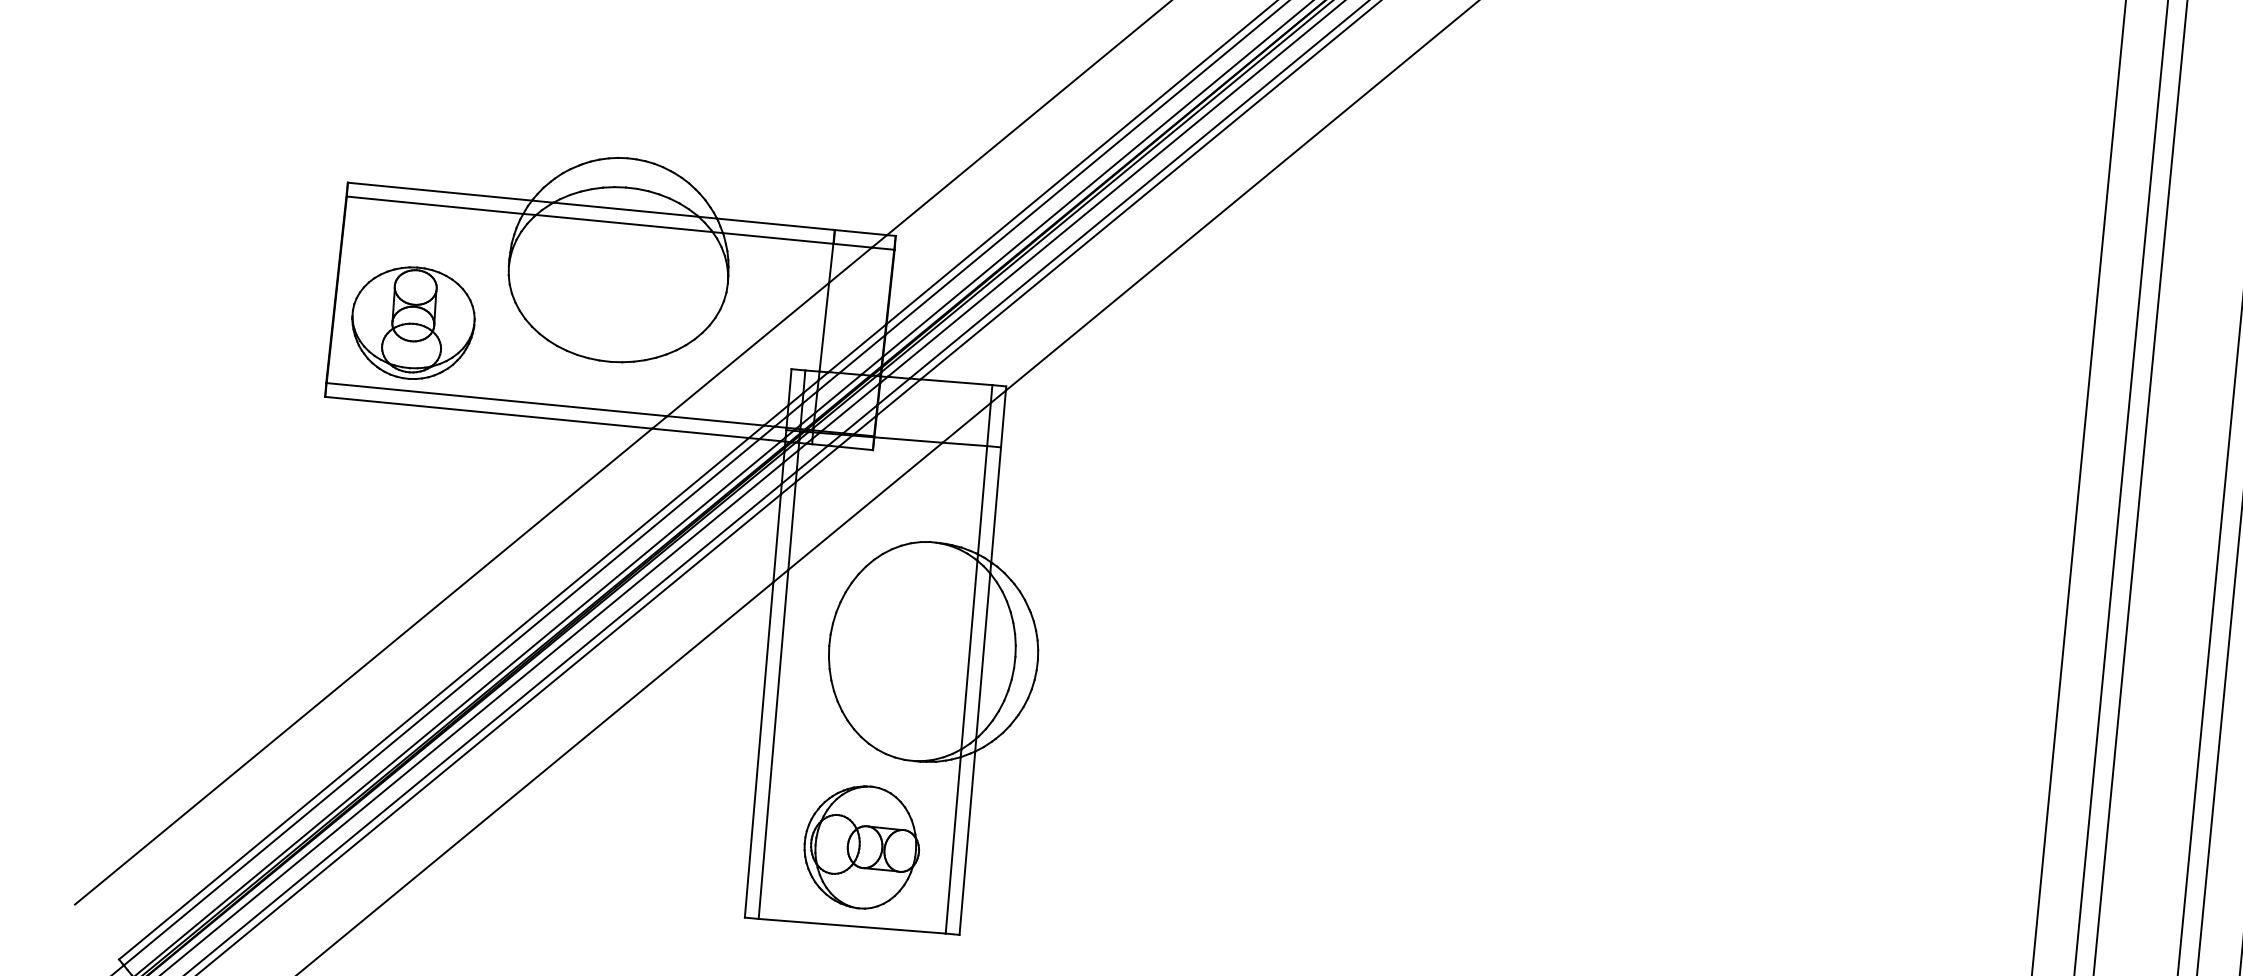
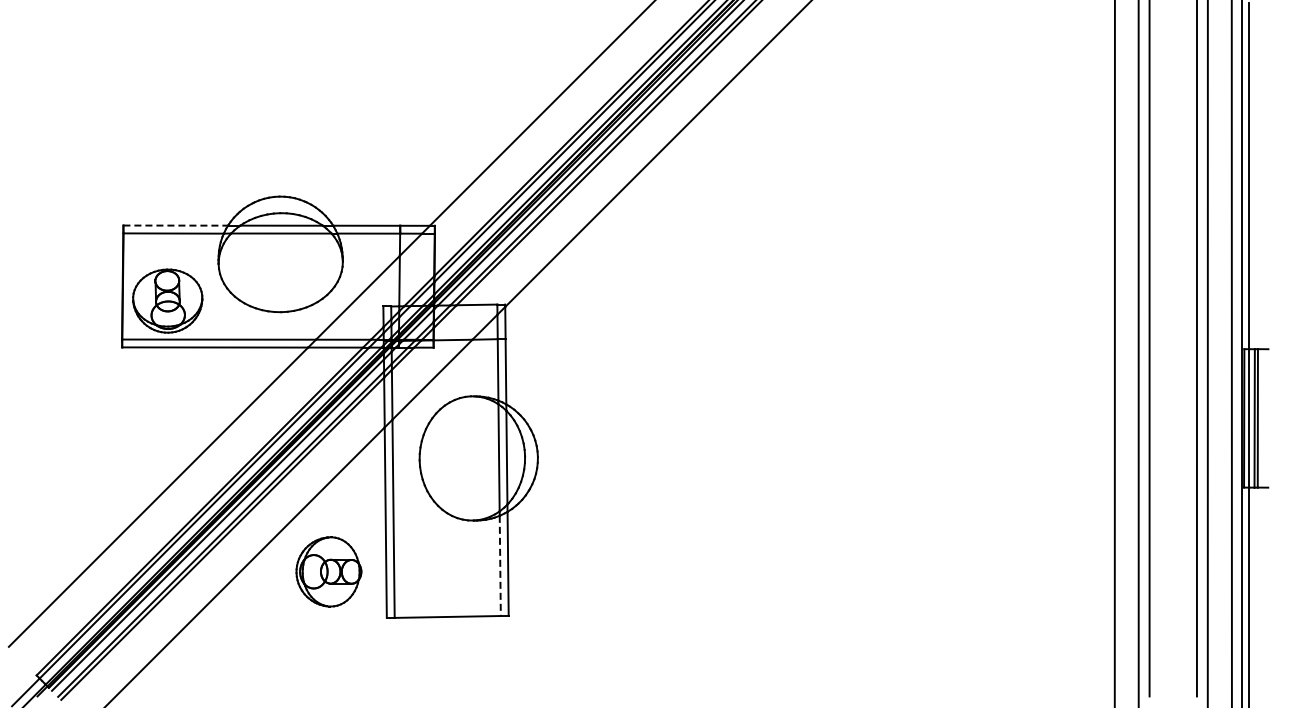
line: (441, 191) -> (176, 225), solid -> dashed
part: (861, 846) -> (328, 571), moved
line: (953, 846) -> (500, 566), solid -> dashed

